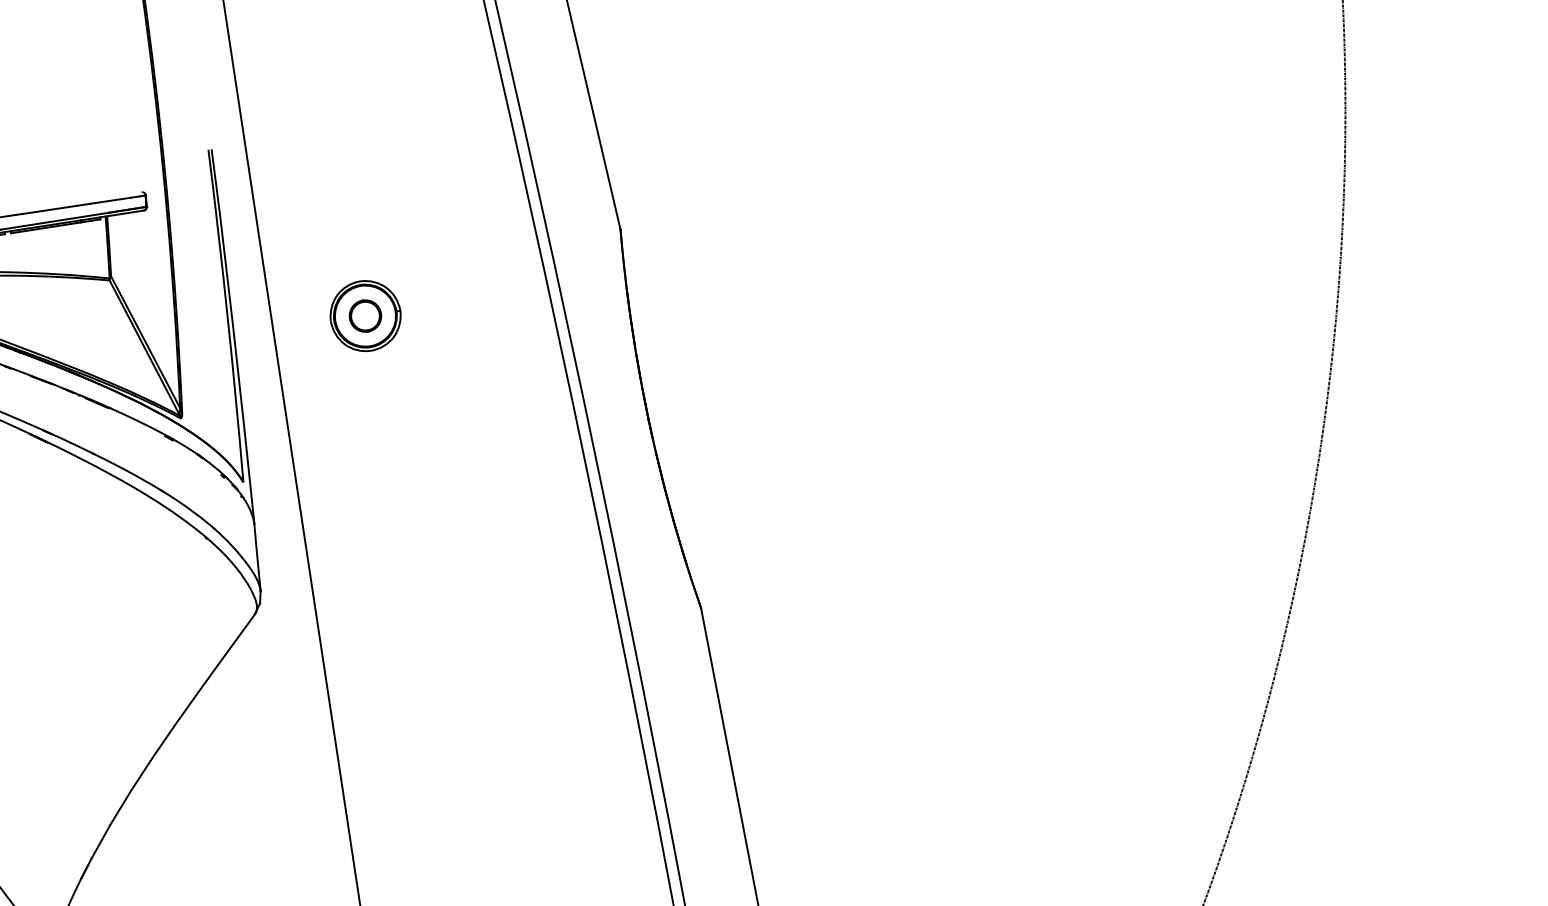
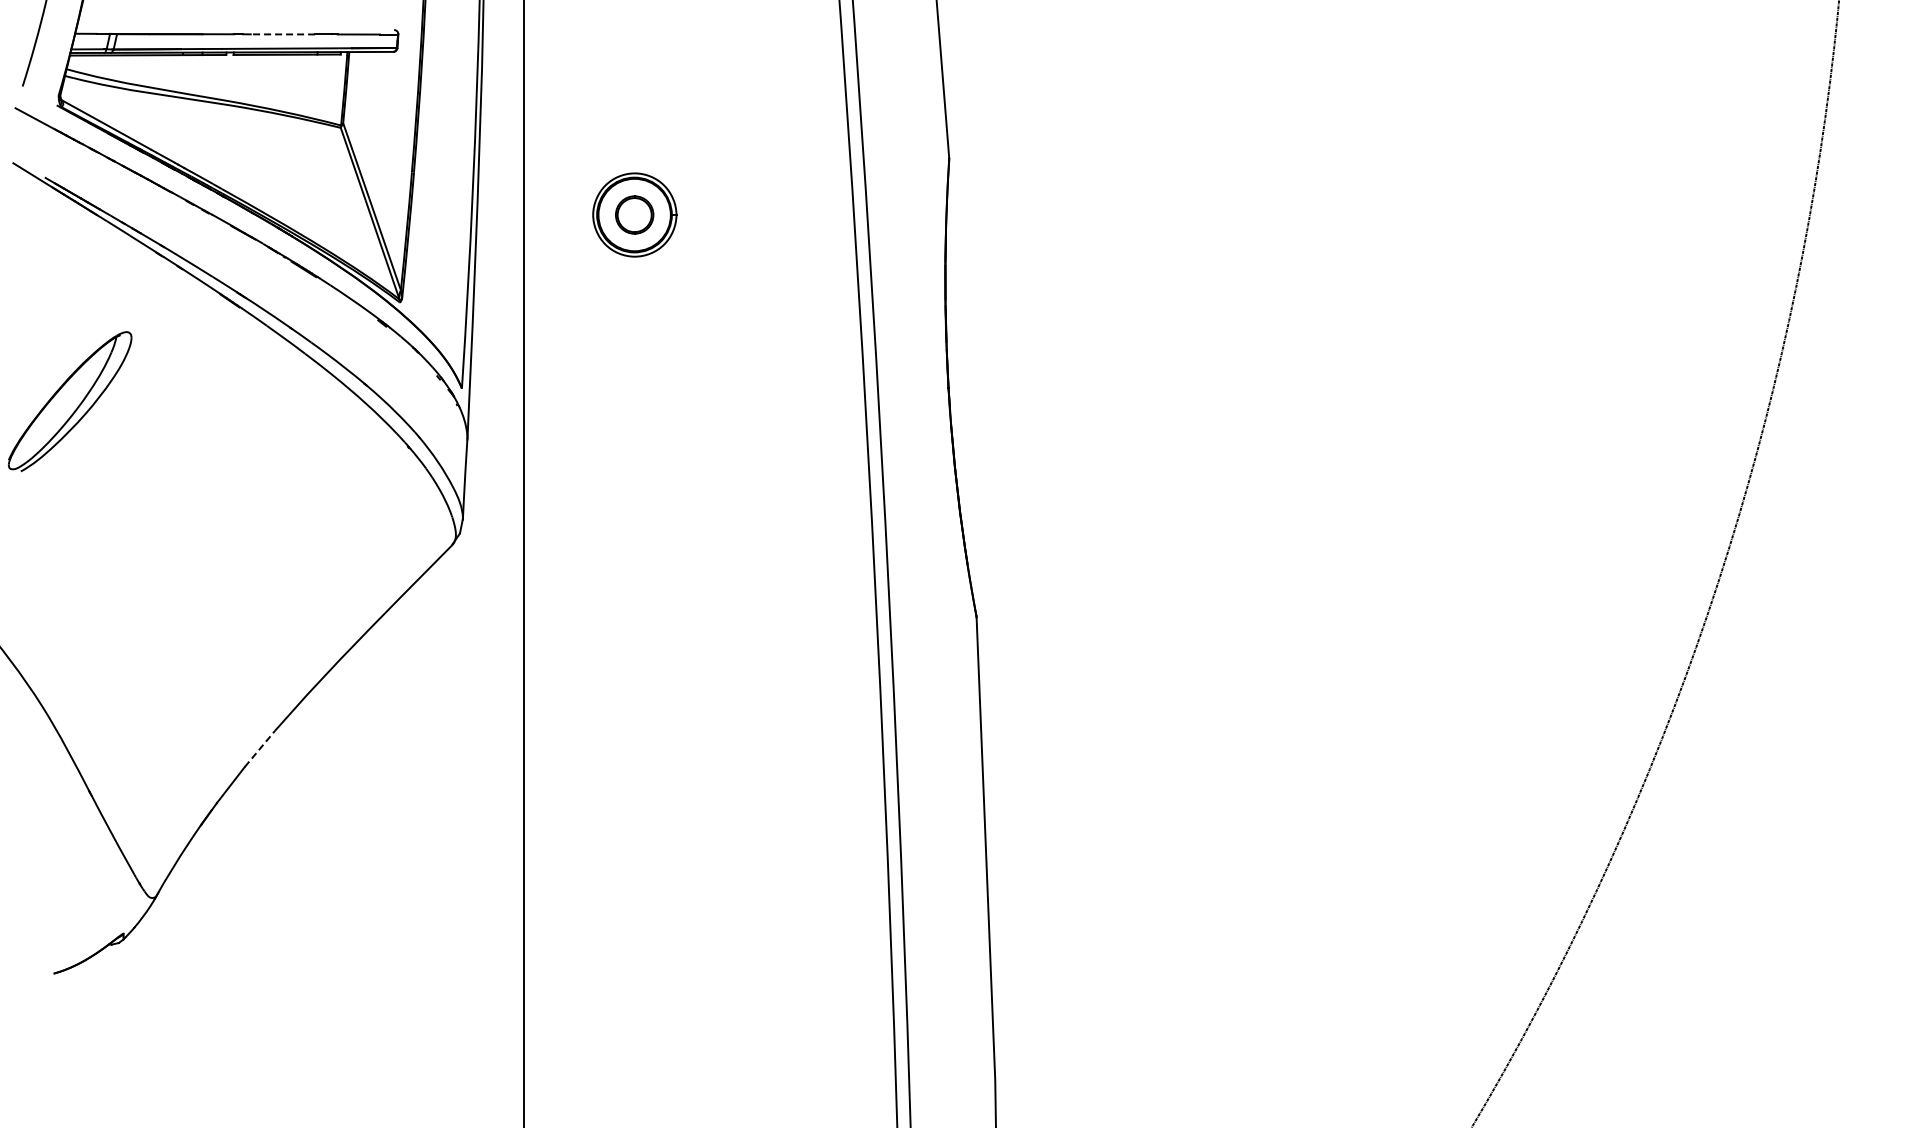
line: (49, 210) -> (282, 34), solid -> dashed
line: (120, 807) -> (259, 748), solid -> dashed

